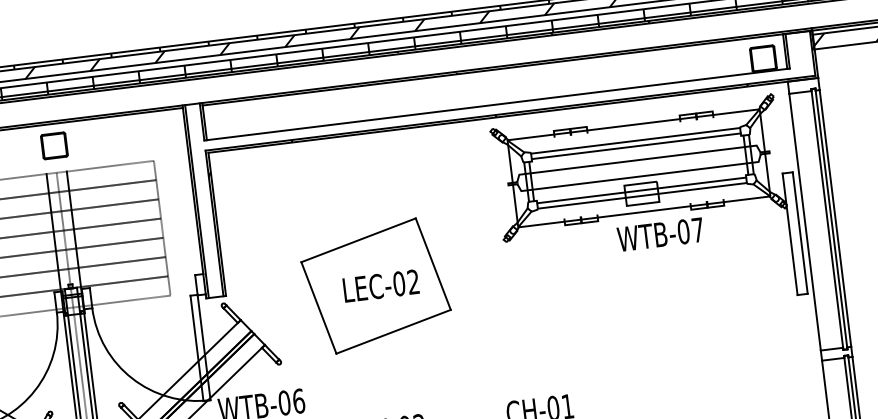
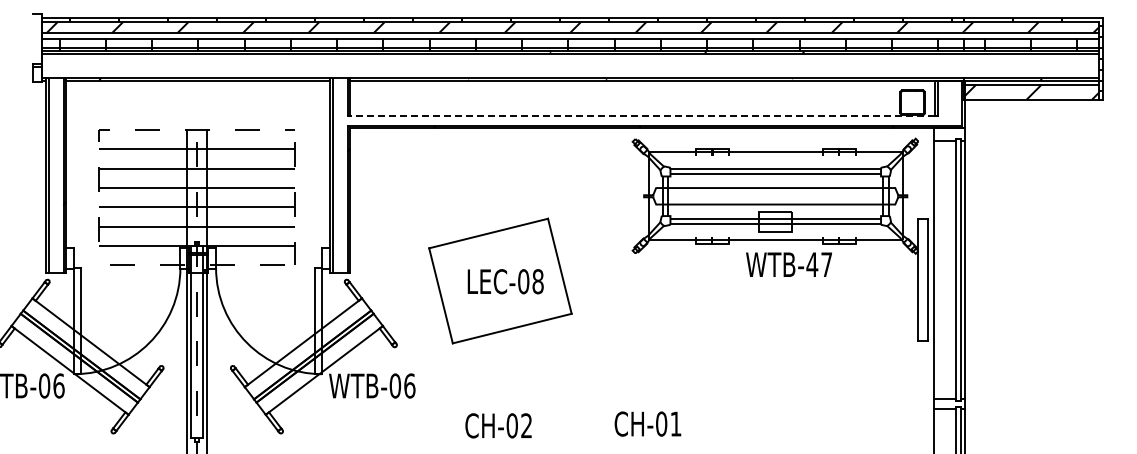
line: (496, 104) -> (642, 115), solid -> dashed
part: (54, 145) -> (198, 102), removed
text: (683, 231) -> (812, 264), WTB-07 -> WTB-47
text: (412, 281) -> (537, 281), LEC-02 -> LEC-08

